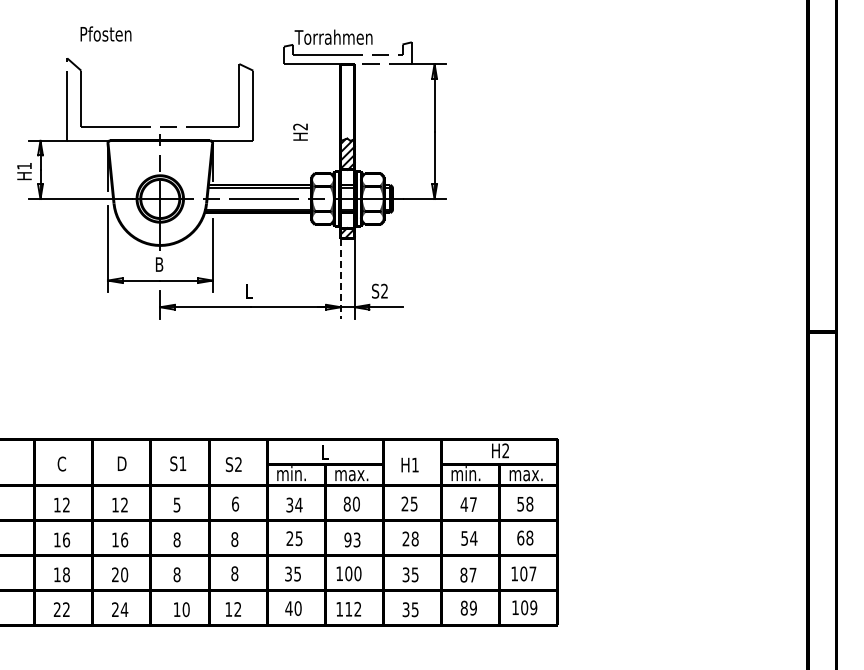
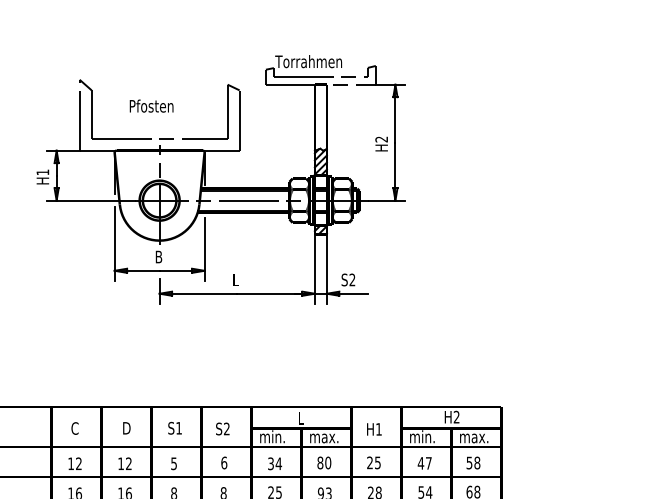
text: (105, 33) -> (151, 105), moved
text: (300, 131) -> (381, 143), moved
line: (340, 279) -> (314, 269), dashed -> solid

